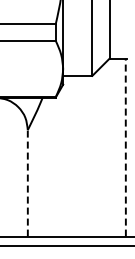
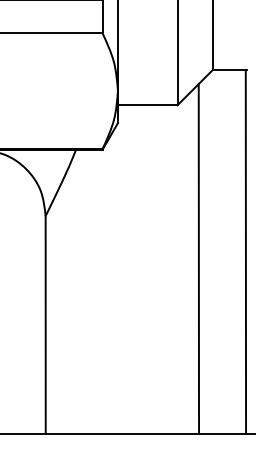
line: (125, 147) -> (245, 251), dashed -> solid
line: (102, 150) -> (198, 257), added
line: (27, 182) -> (45, 323), dashed -> solid

